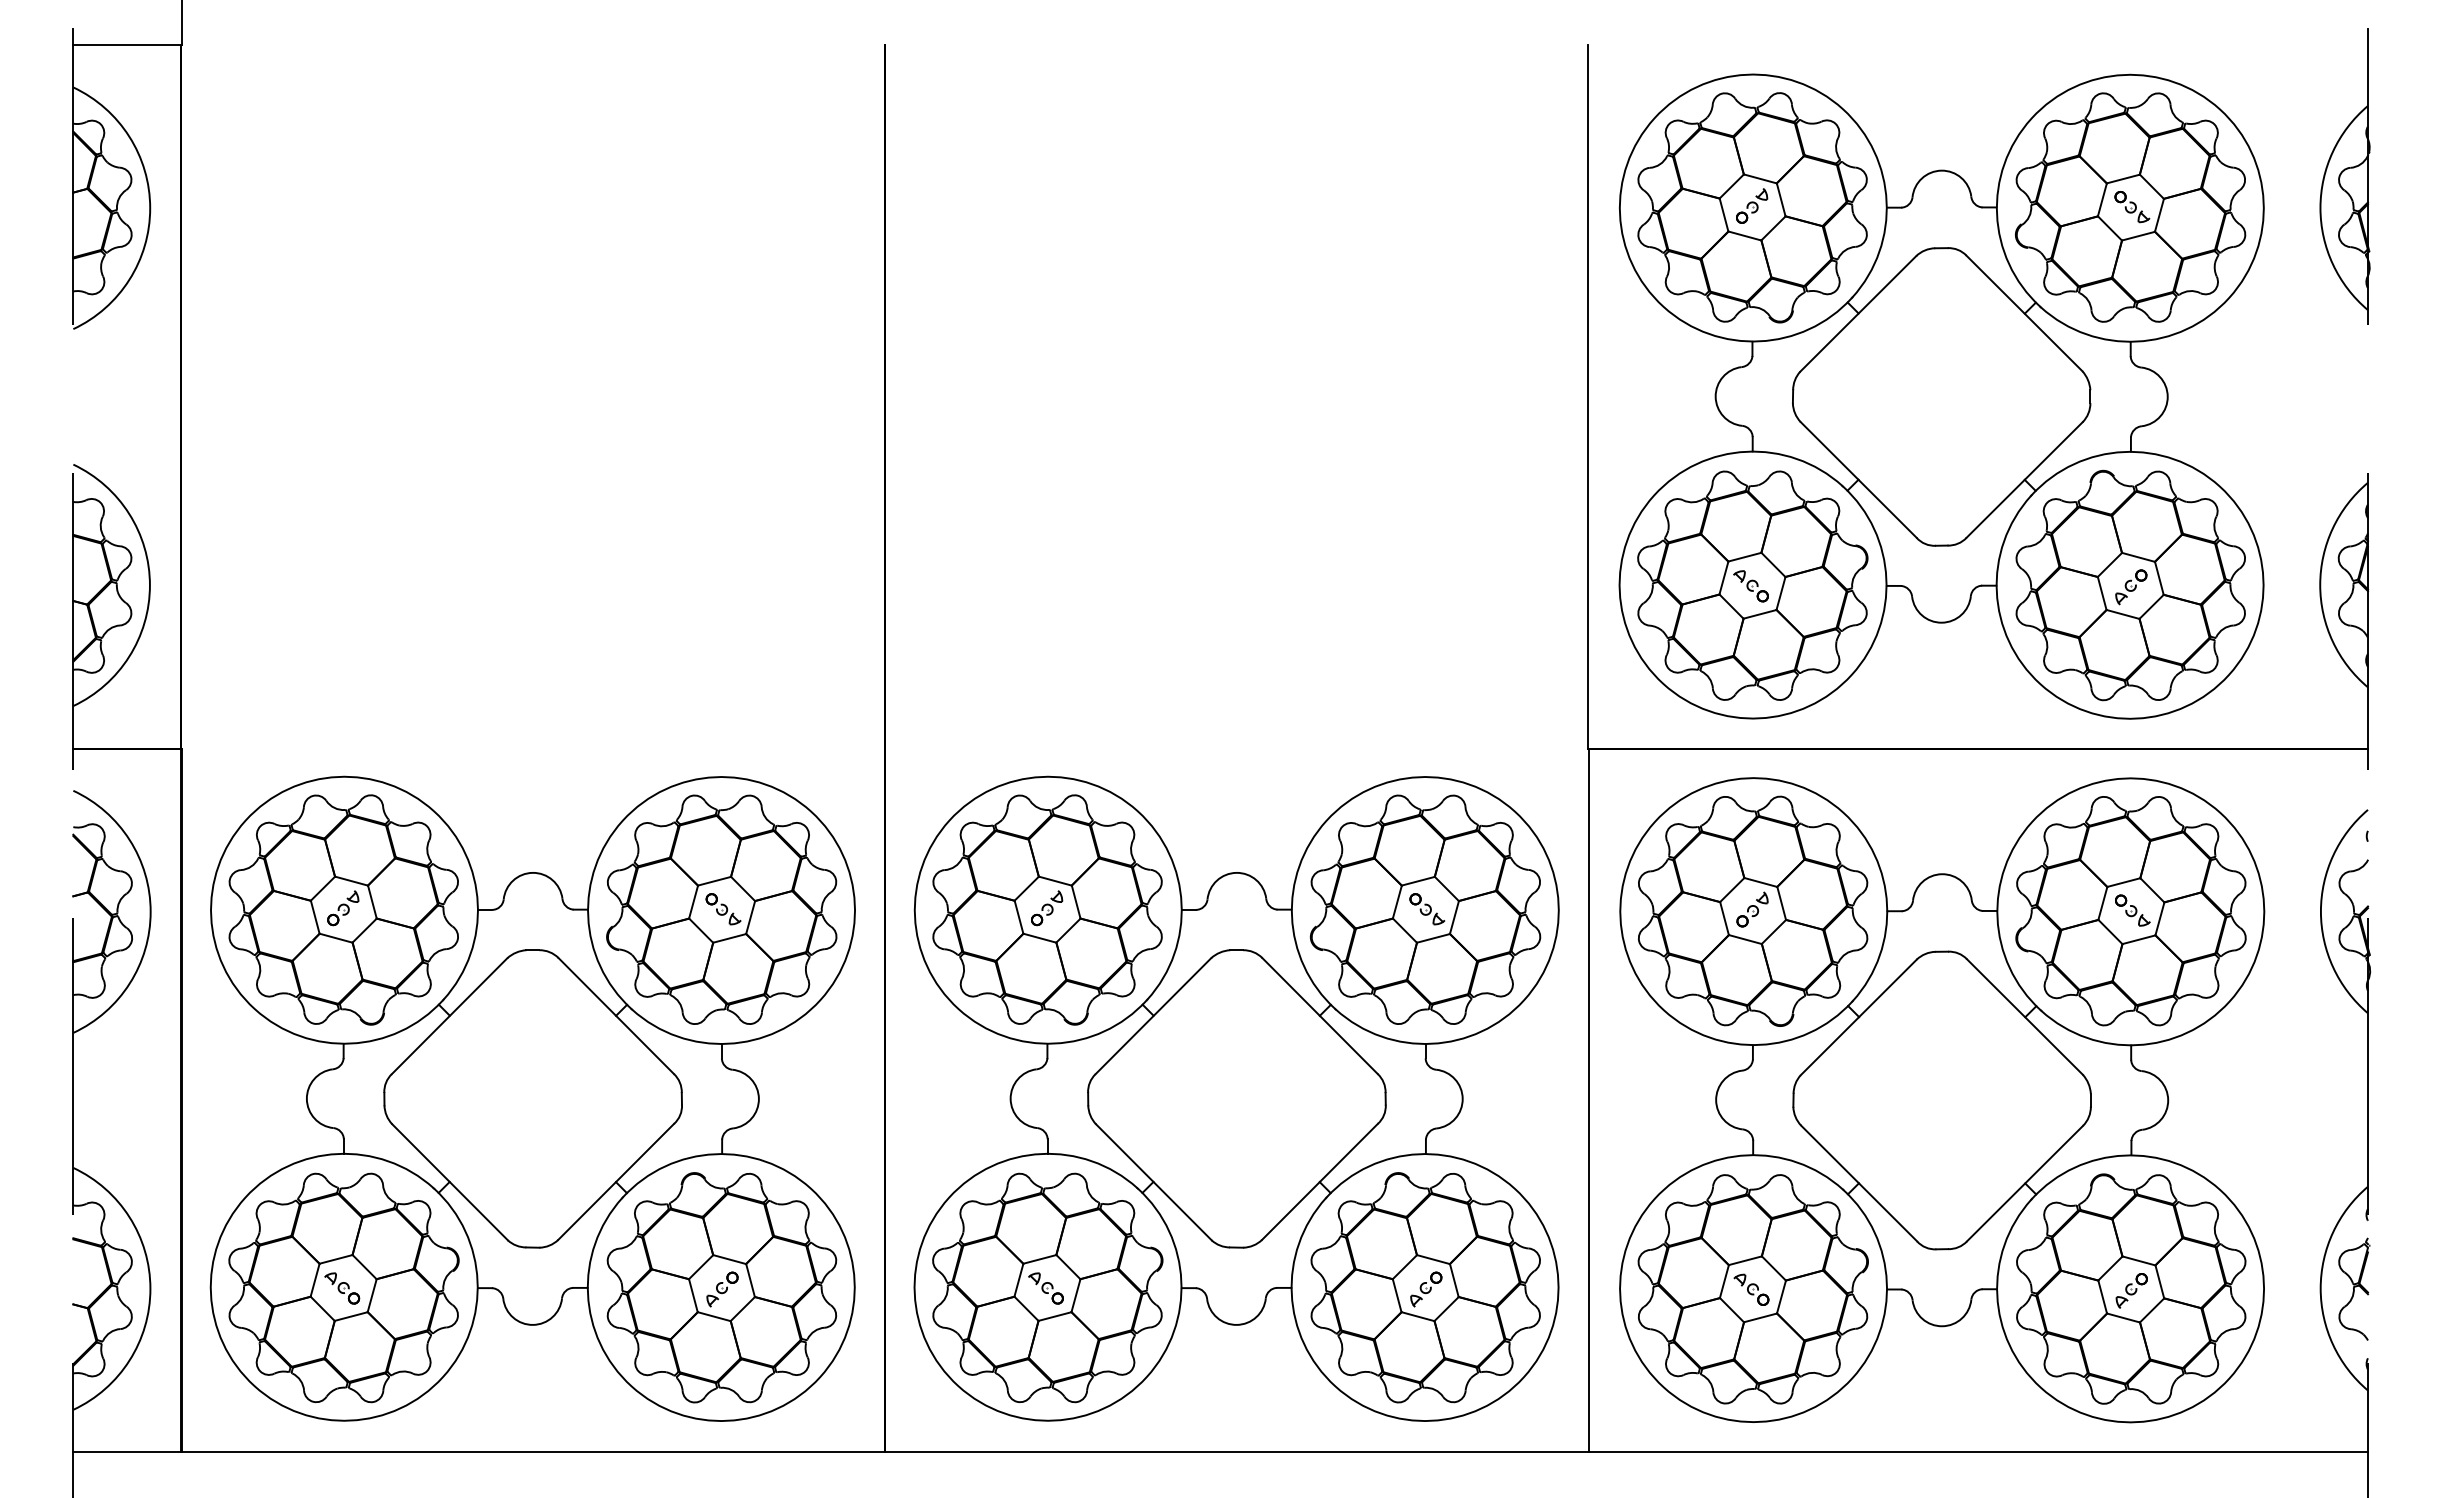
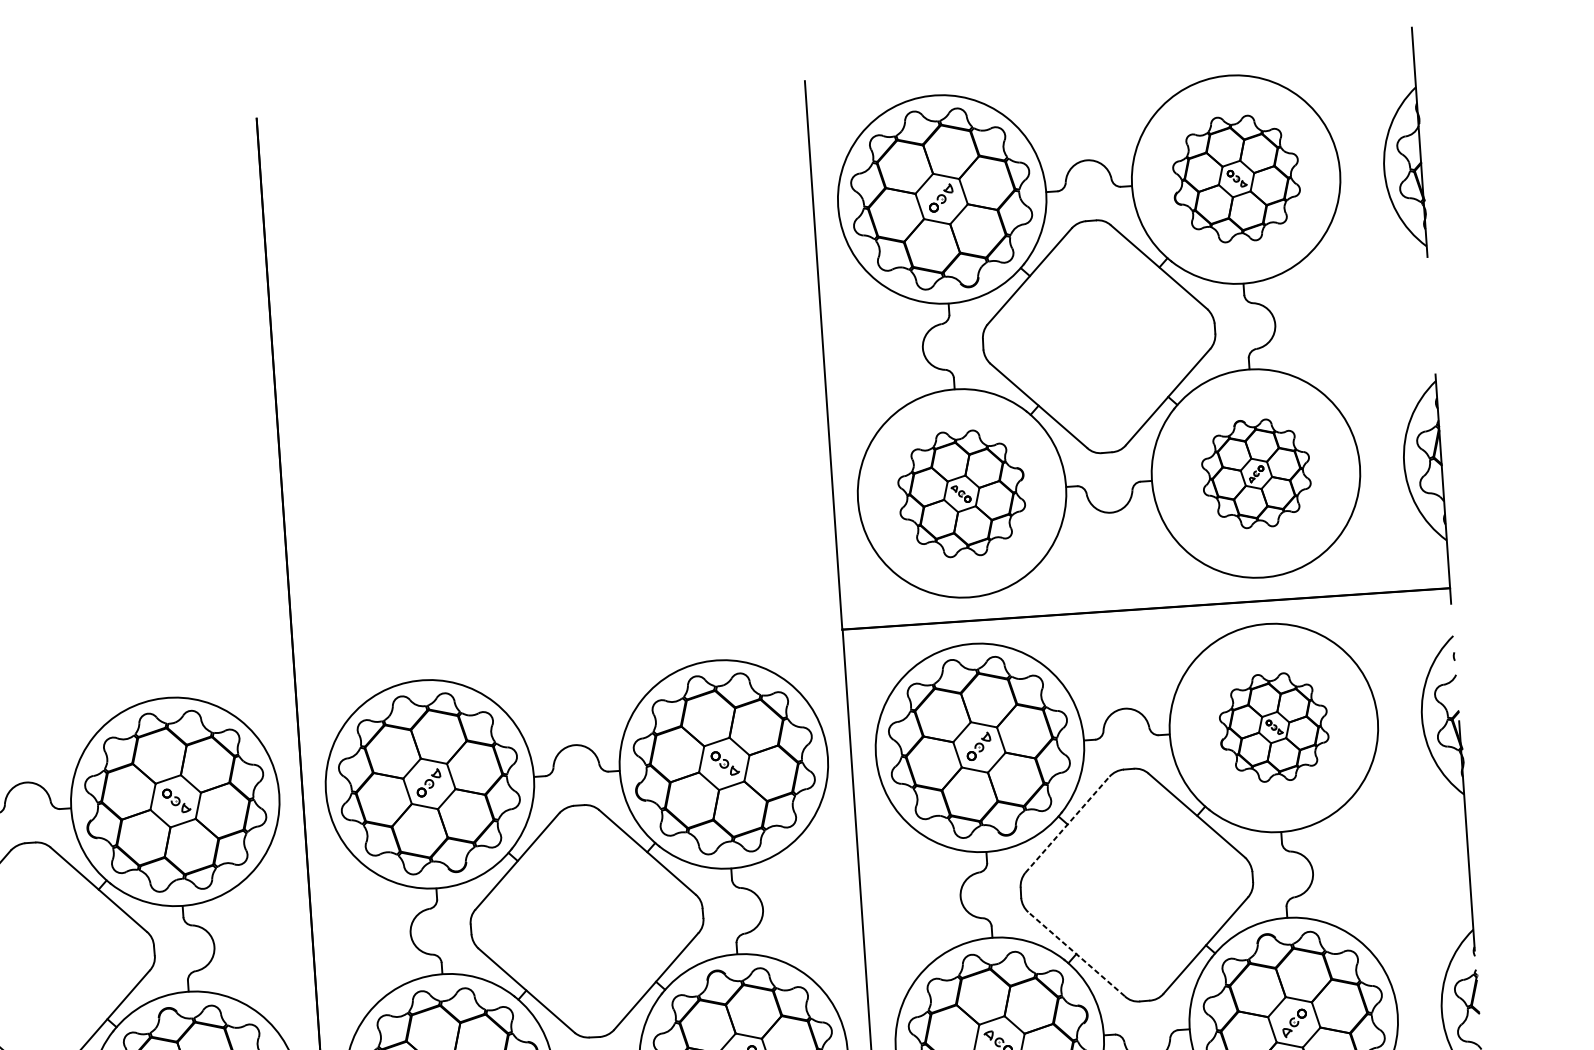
part: (2130, 207) -> (1236, 179), size x0.7
part: (1752, 585) -> (961, 493), size x0.7
part: (2130, 585) -> (1256, 473), size x0.6
part: (2130, 911) -> (1273, 727), size x0.6
line: (1858, 1017) -> (1067, 824), solid -> dashed
line: (1859, 1183) -> (1076, 954), solid -> dashed

